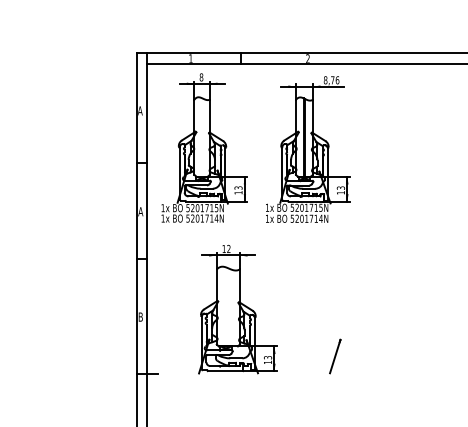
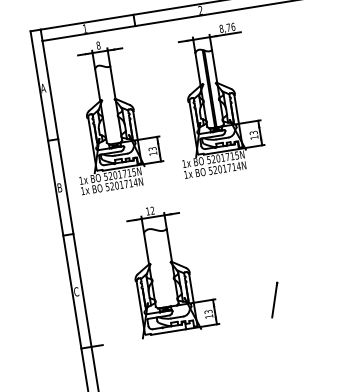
text: (140, 211) -> (59, 187), A -> B
text: (140, 316) -> (76, 291), B -> C

